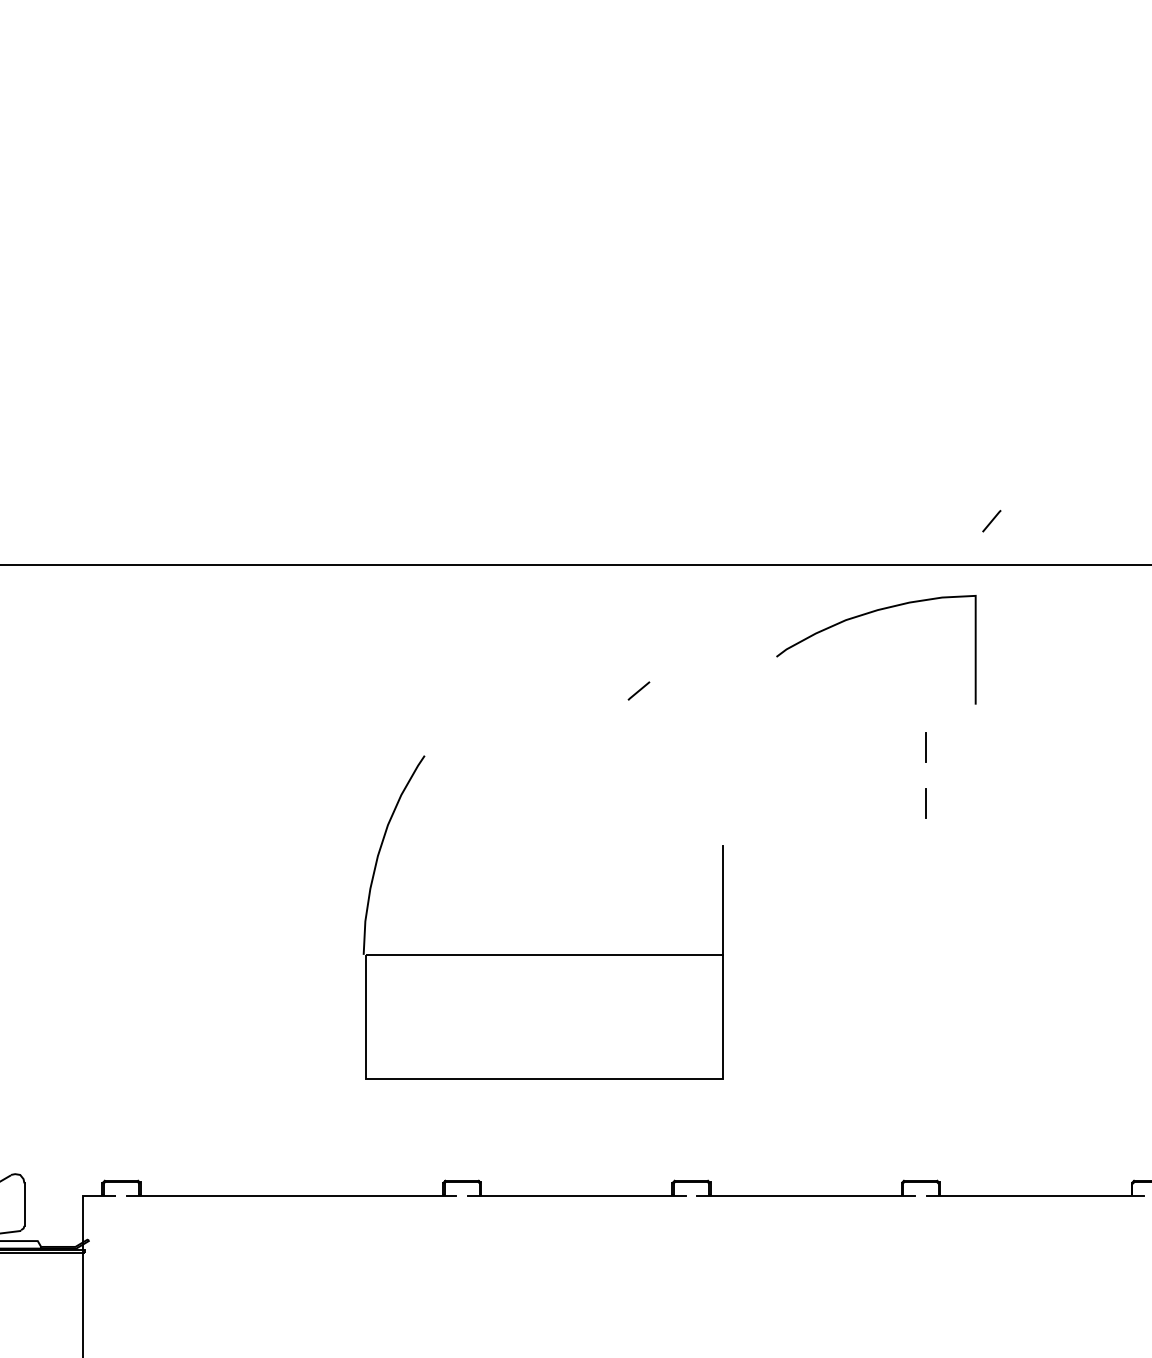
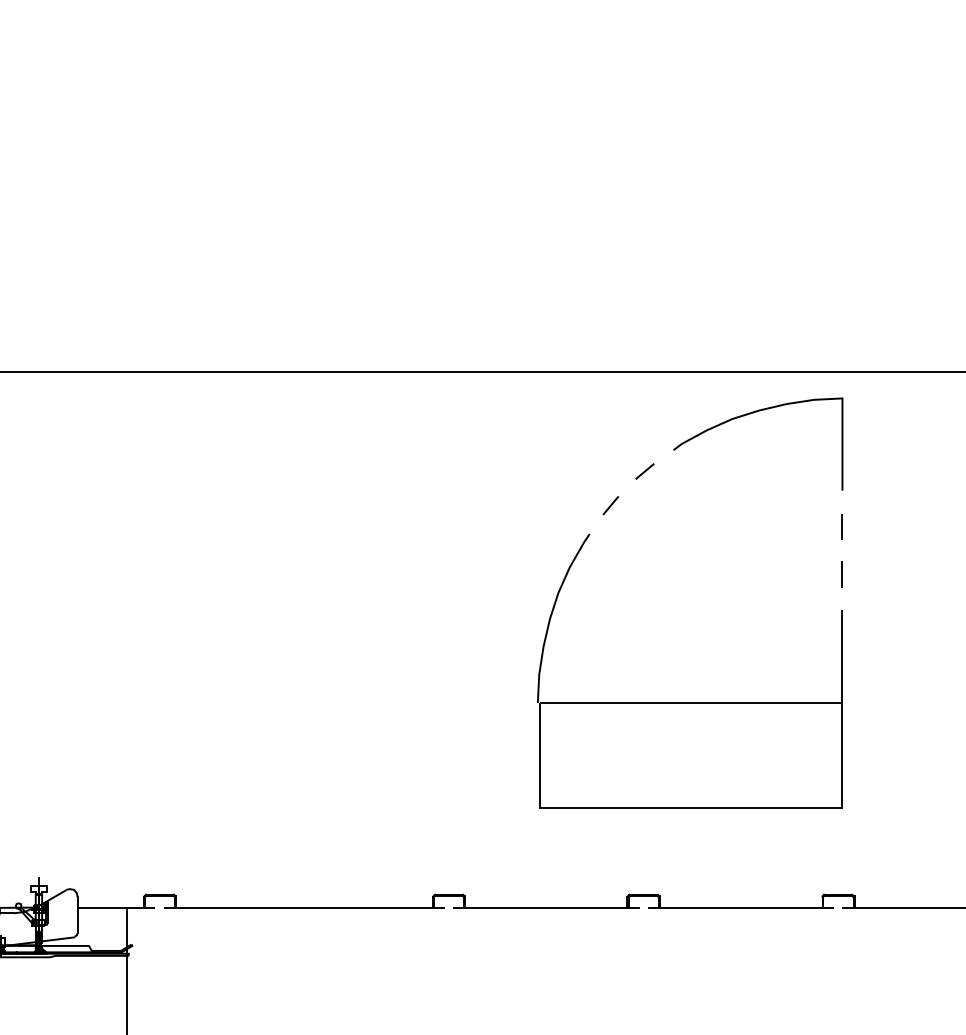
line: (991, 521) -> (610, 505), moved
curve: (864, 615) -> (748, 415), moved
line: (638, 690) -> (644, 471), moved
part: (542, 954) -> (689, 702), moved
line: (54, 1195) -> (103, 907), added

